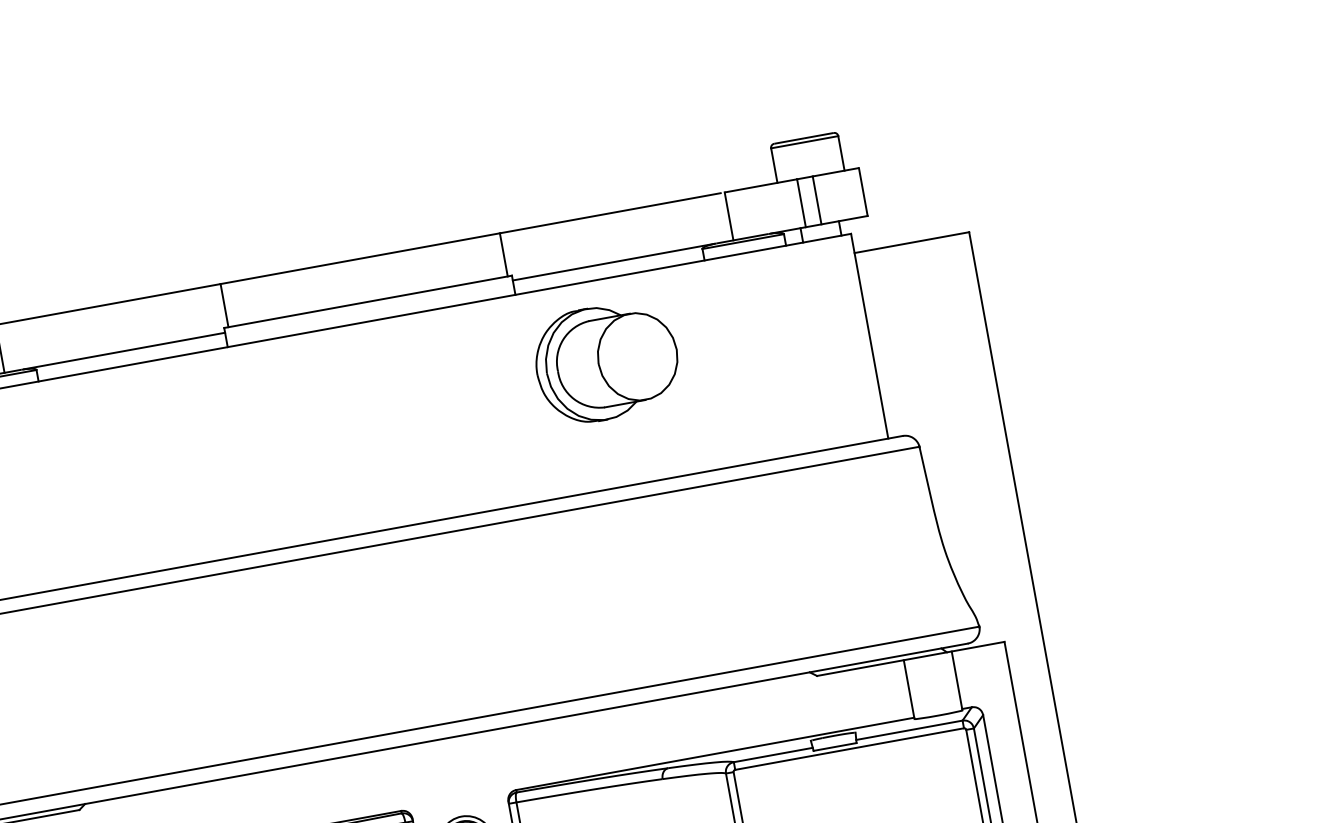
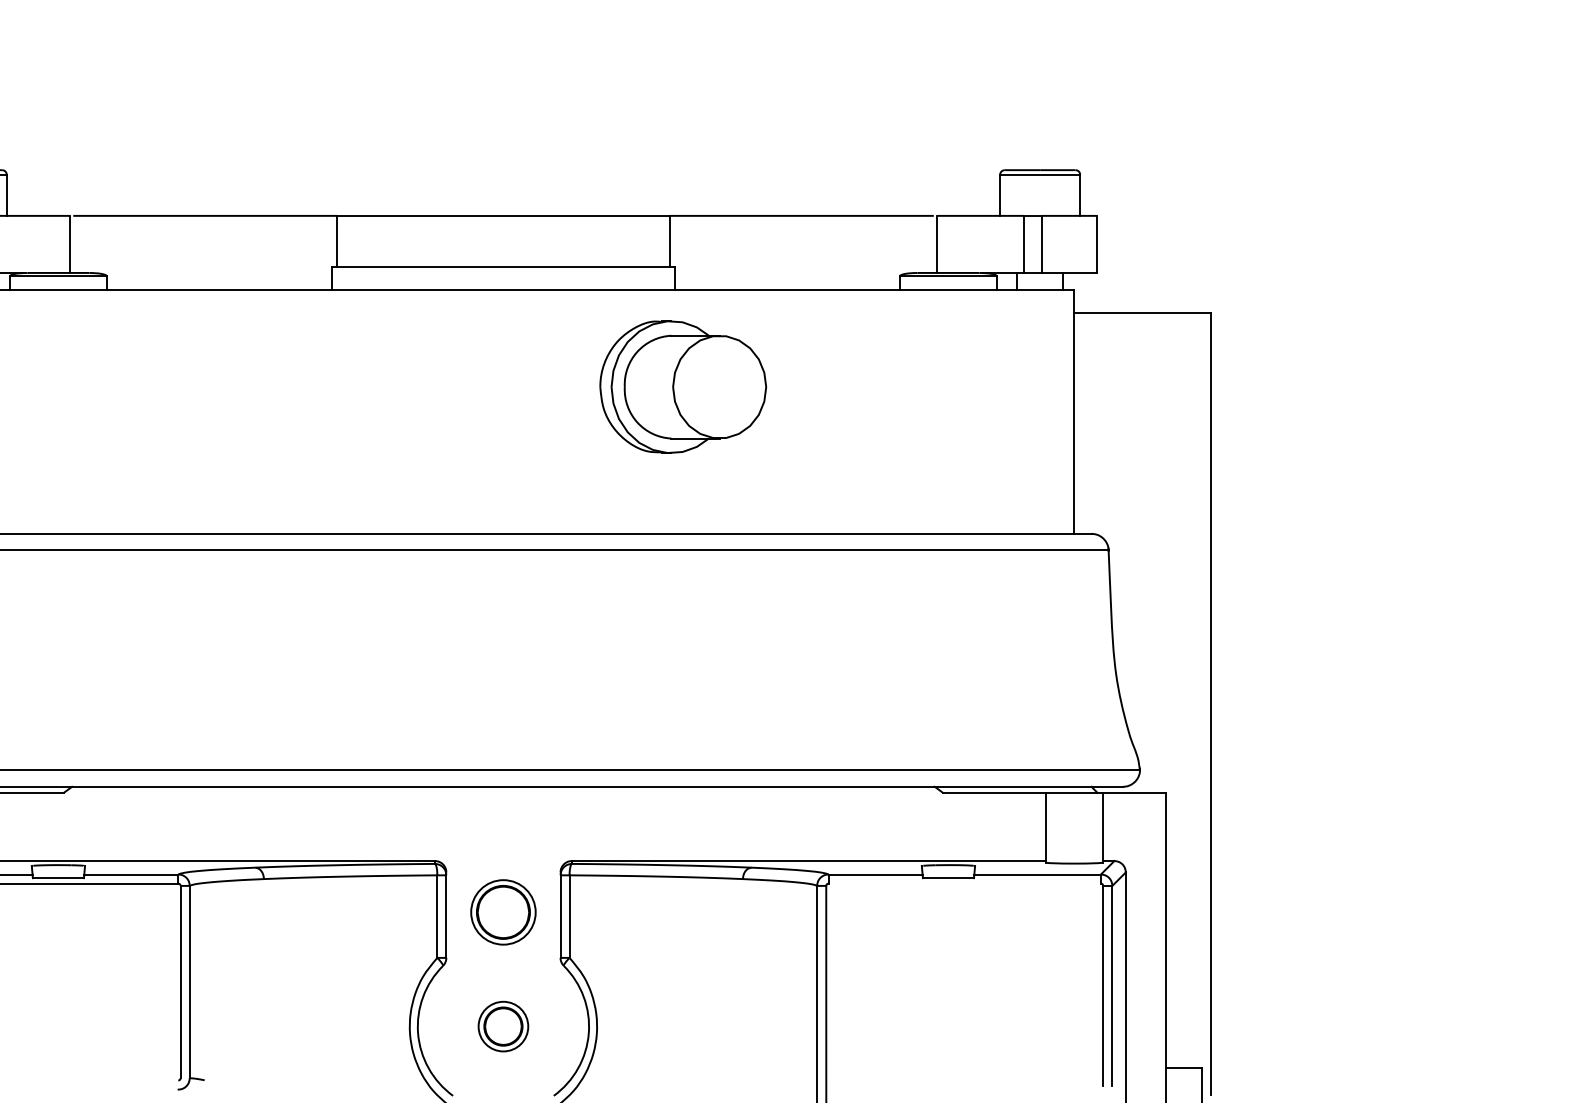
line: (613, 261) -> (794, 272), removed
line: (124, 350) -> (212, 272), removed
part: (607, 361) -> (683, 386), moved
line: (849, 749) -> (964, 883), removed

